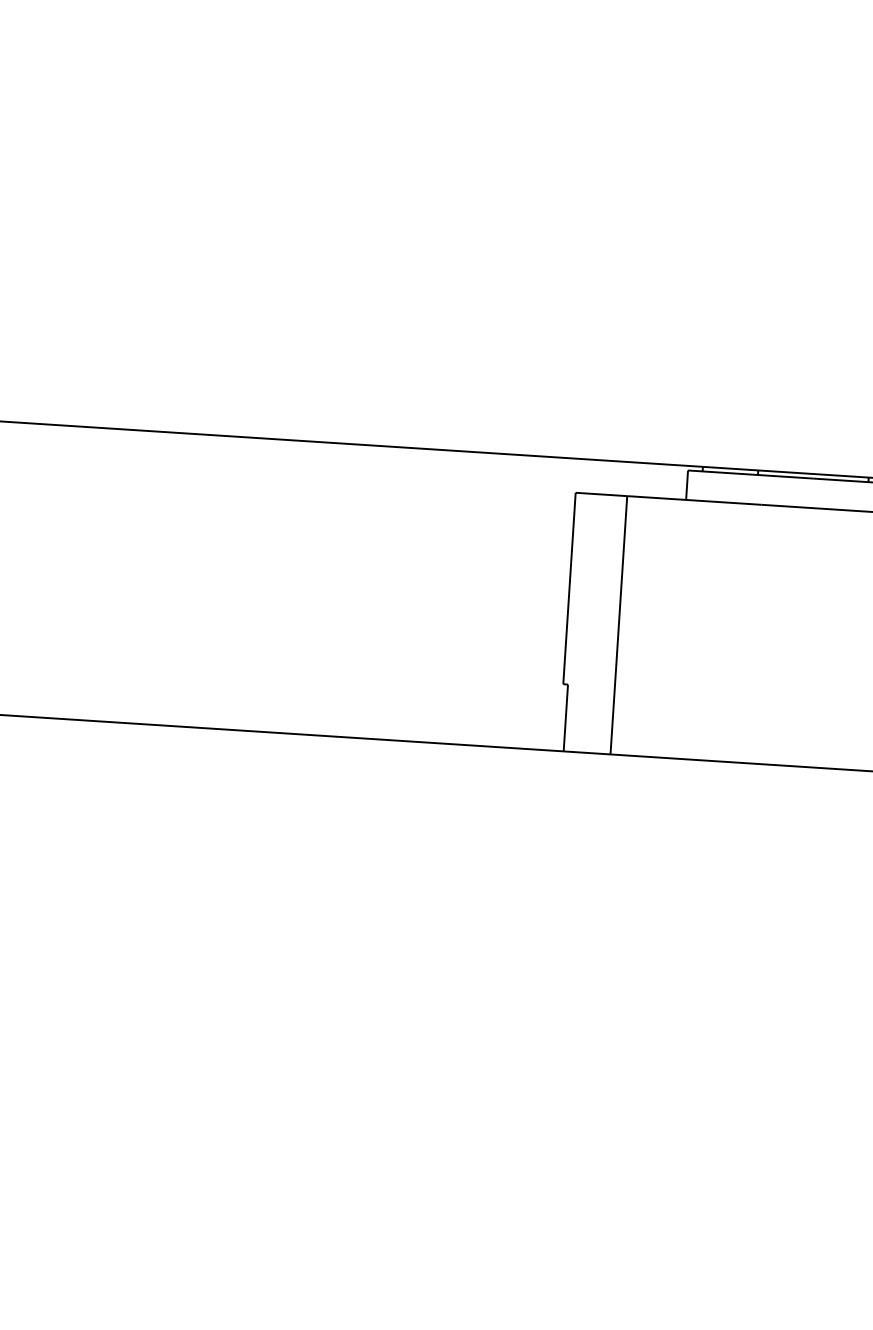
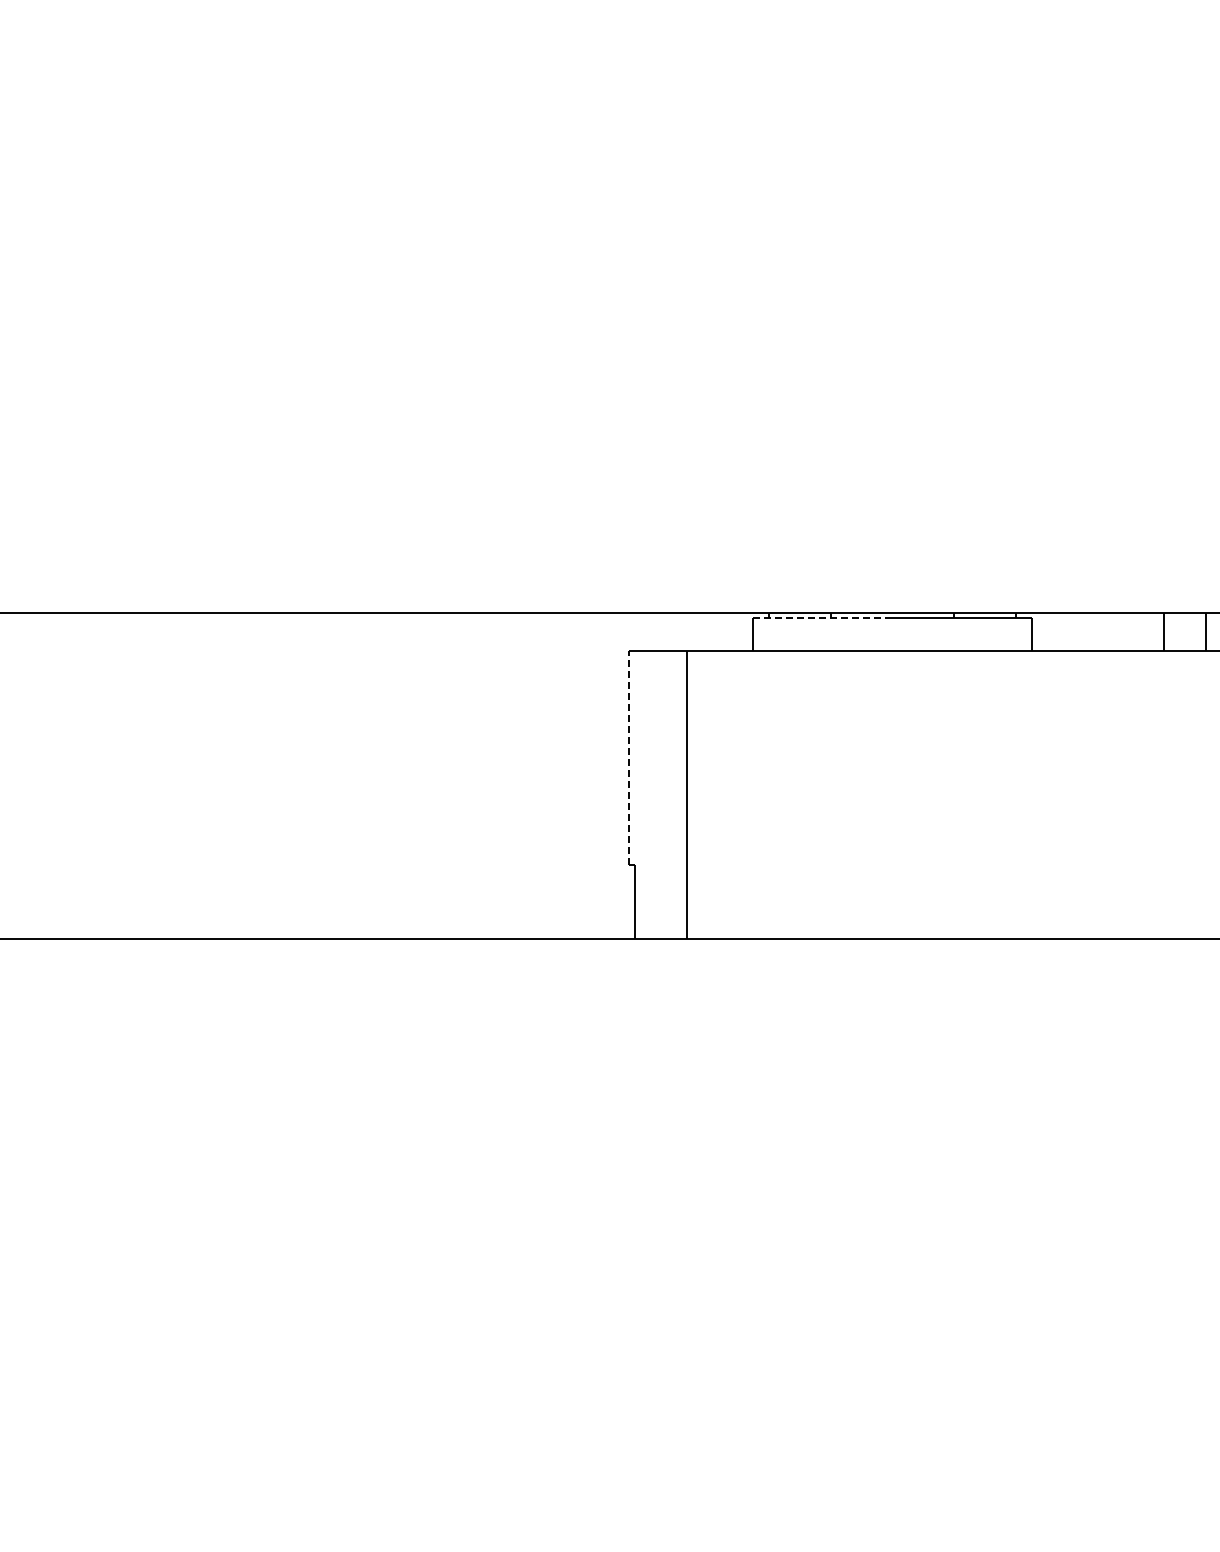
line: (750, 474) -> (822, 617), solid -> dashed
line: (569, 588) -> (629, 757), solid -> dashed

